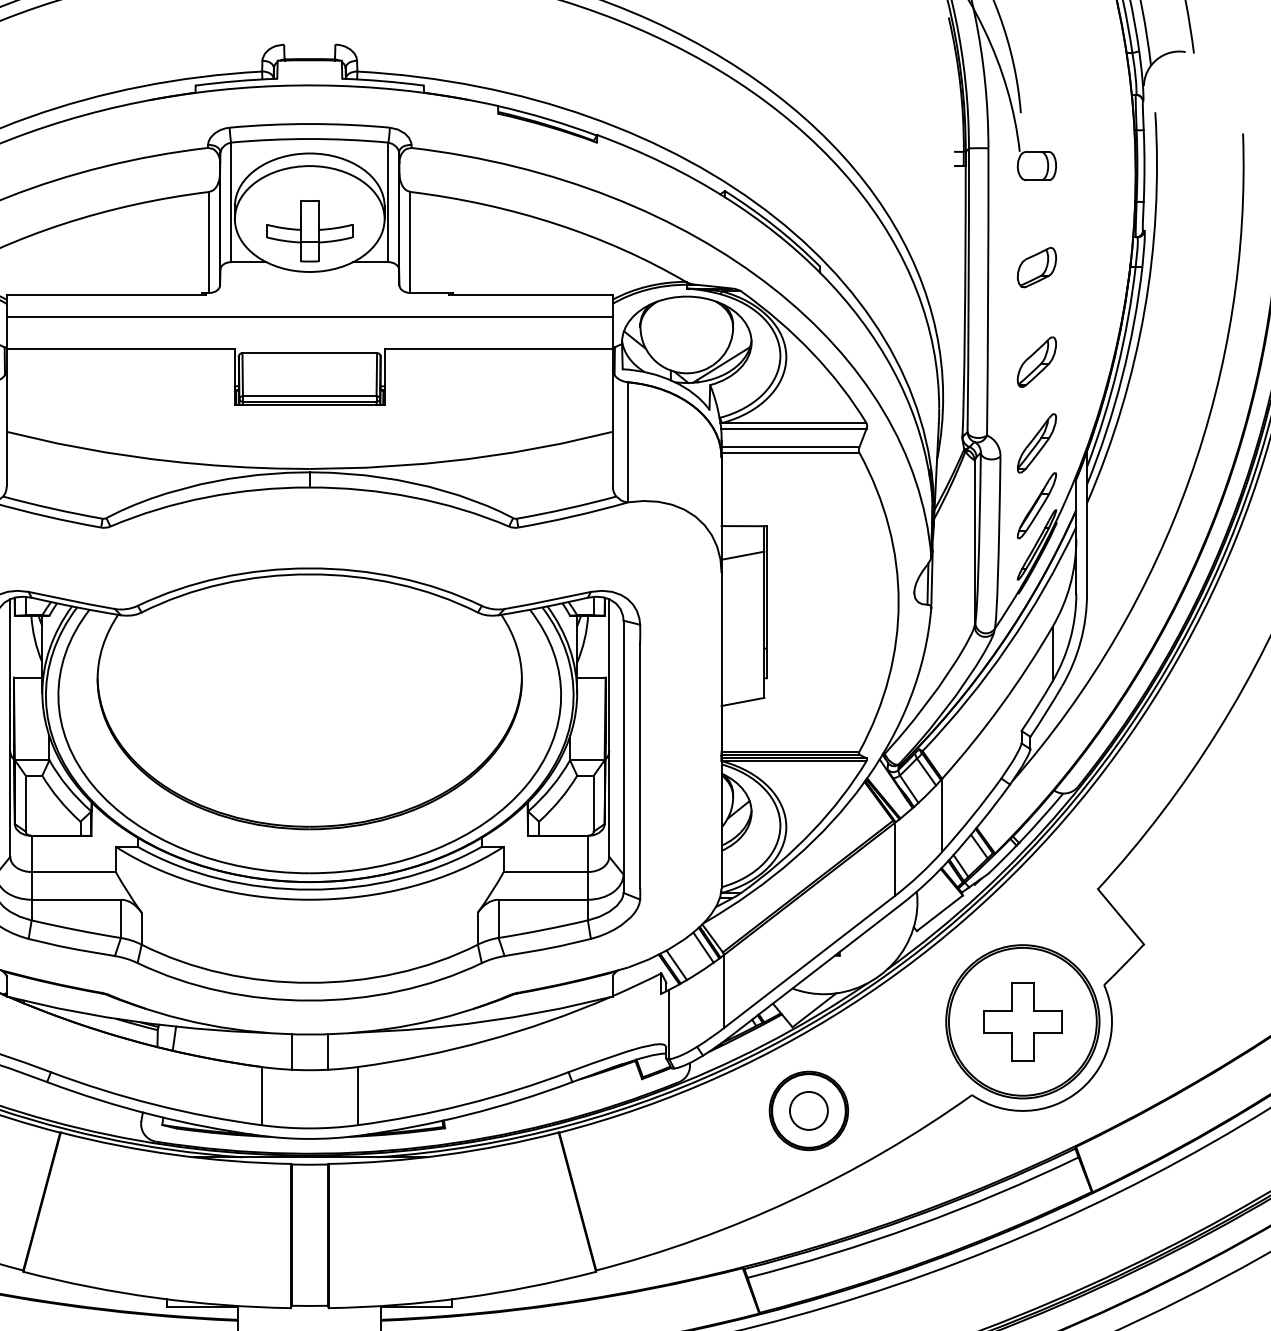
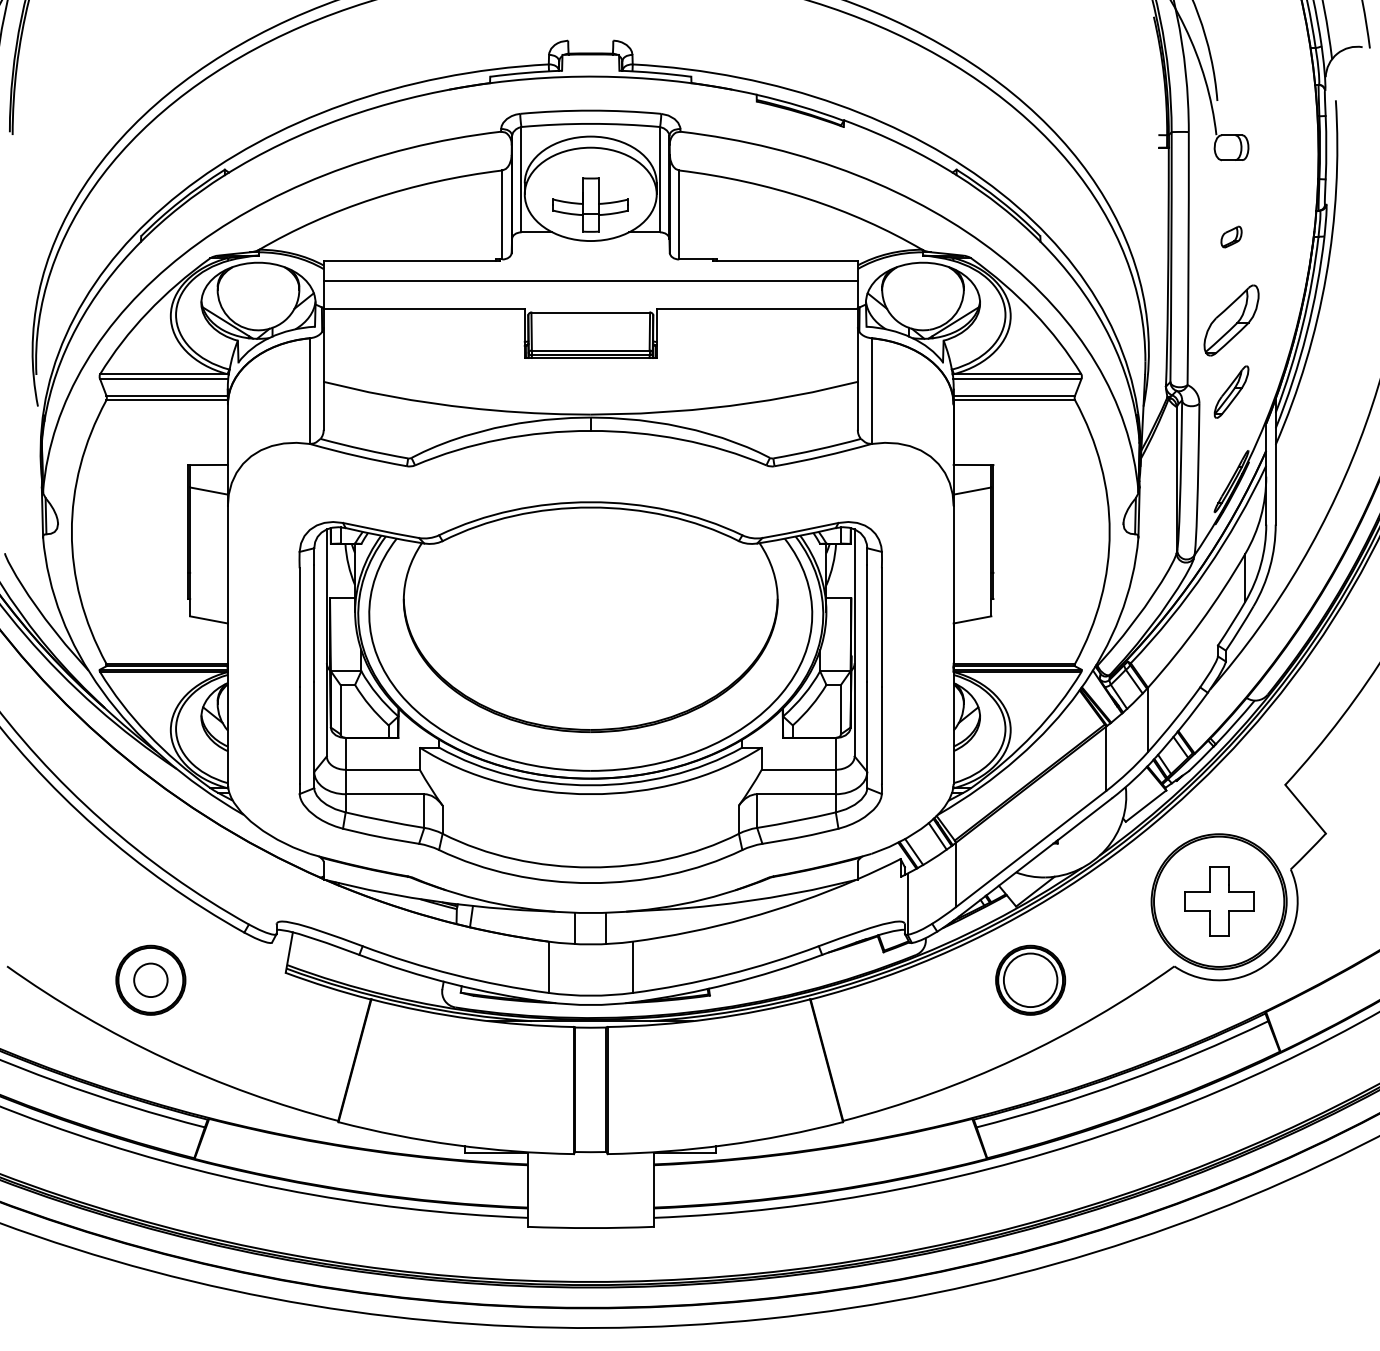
part: (1036, 266) -> (1231, 236), size x0.6
part: (1036, 362) -> (1231, 320), size x1.6
part: (1036, 505) -> (1231, 446), removed
circle: (808, 1111) -> (1030, 980), size x1.6

